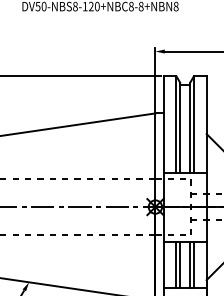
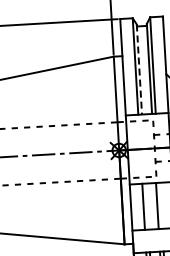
line: (180, 127) -> (139, 69), solid -> dashed
line: (180, 264) -> (147, 206), removed
line: (193, 264) -> (160, 205), removed

